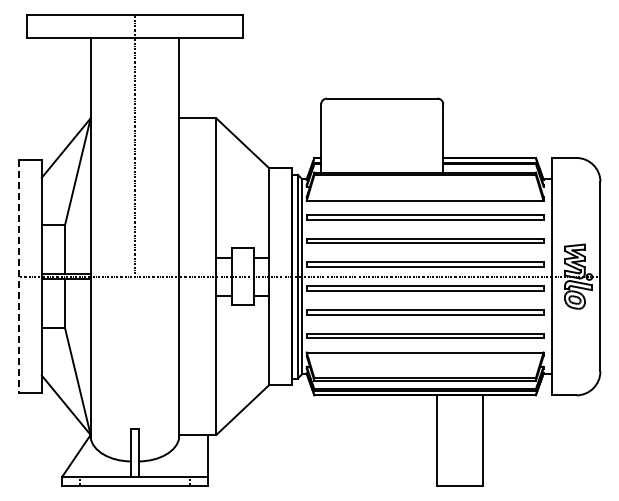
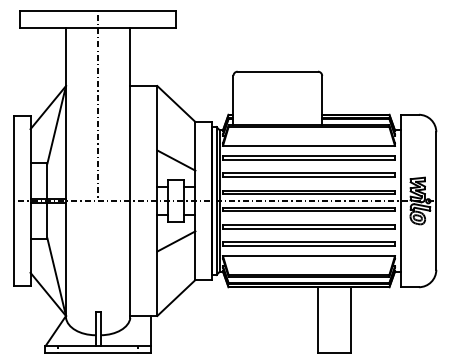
line: (242, 220) -> (176, 160), added
line: (18, 277) -> (13, 201), dashed -> solid
line: (242, 332) -> (176, 241), added

